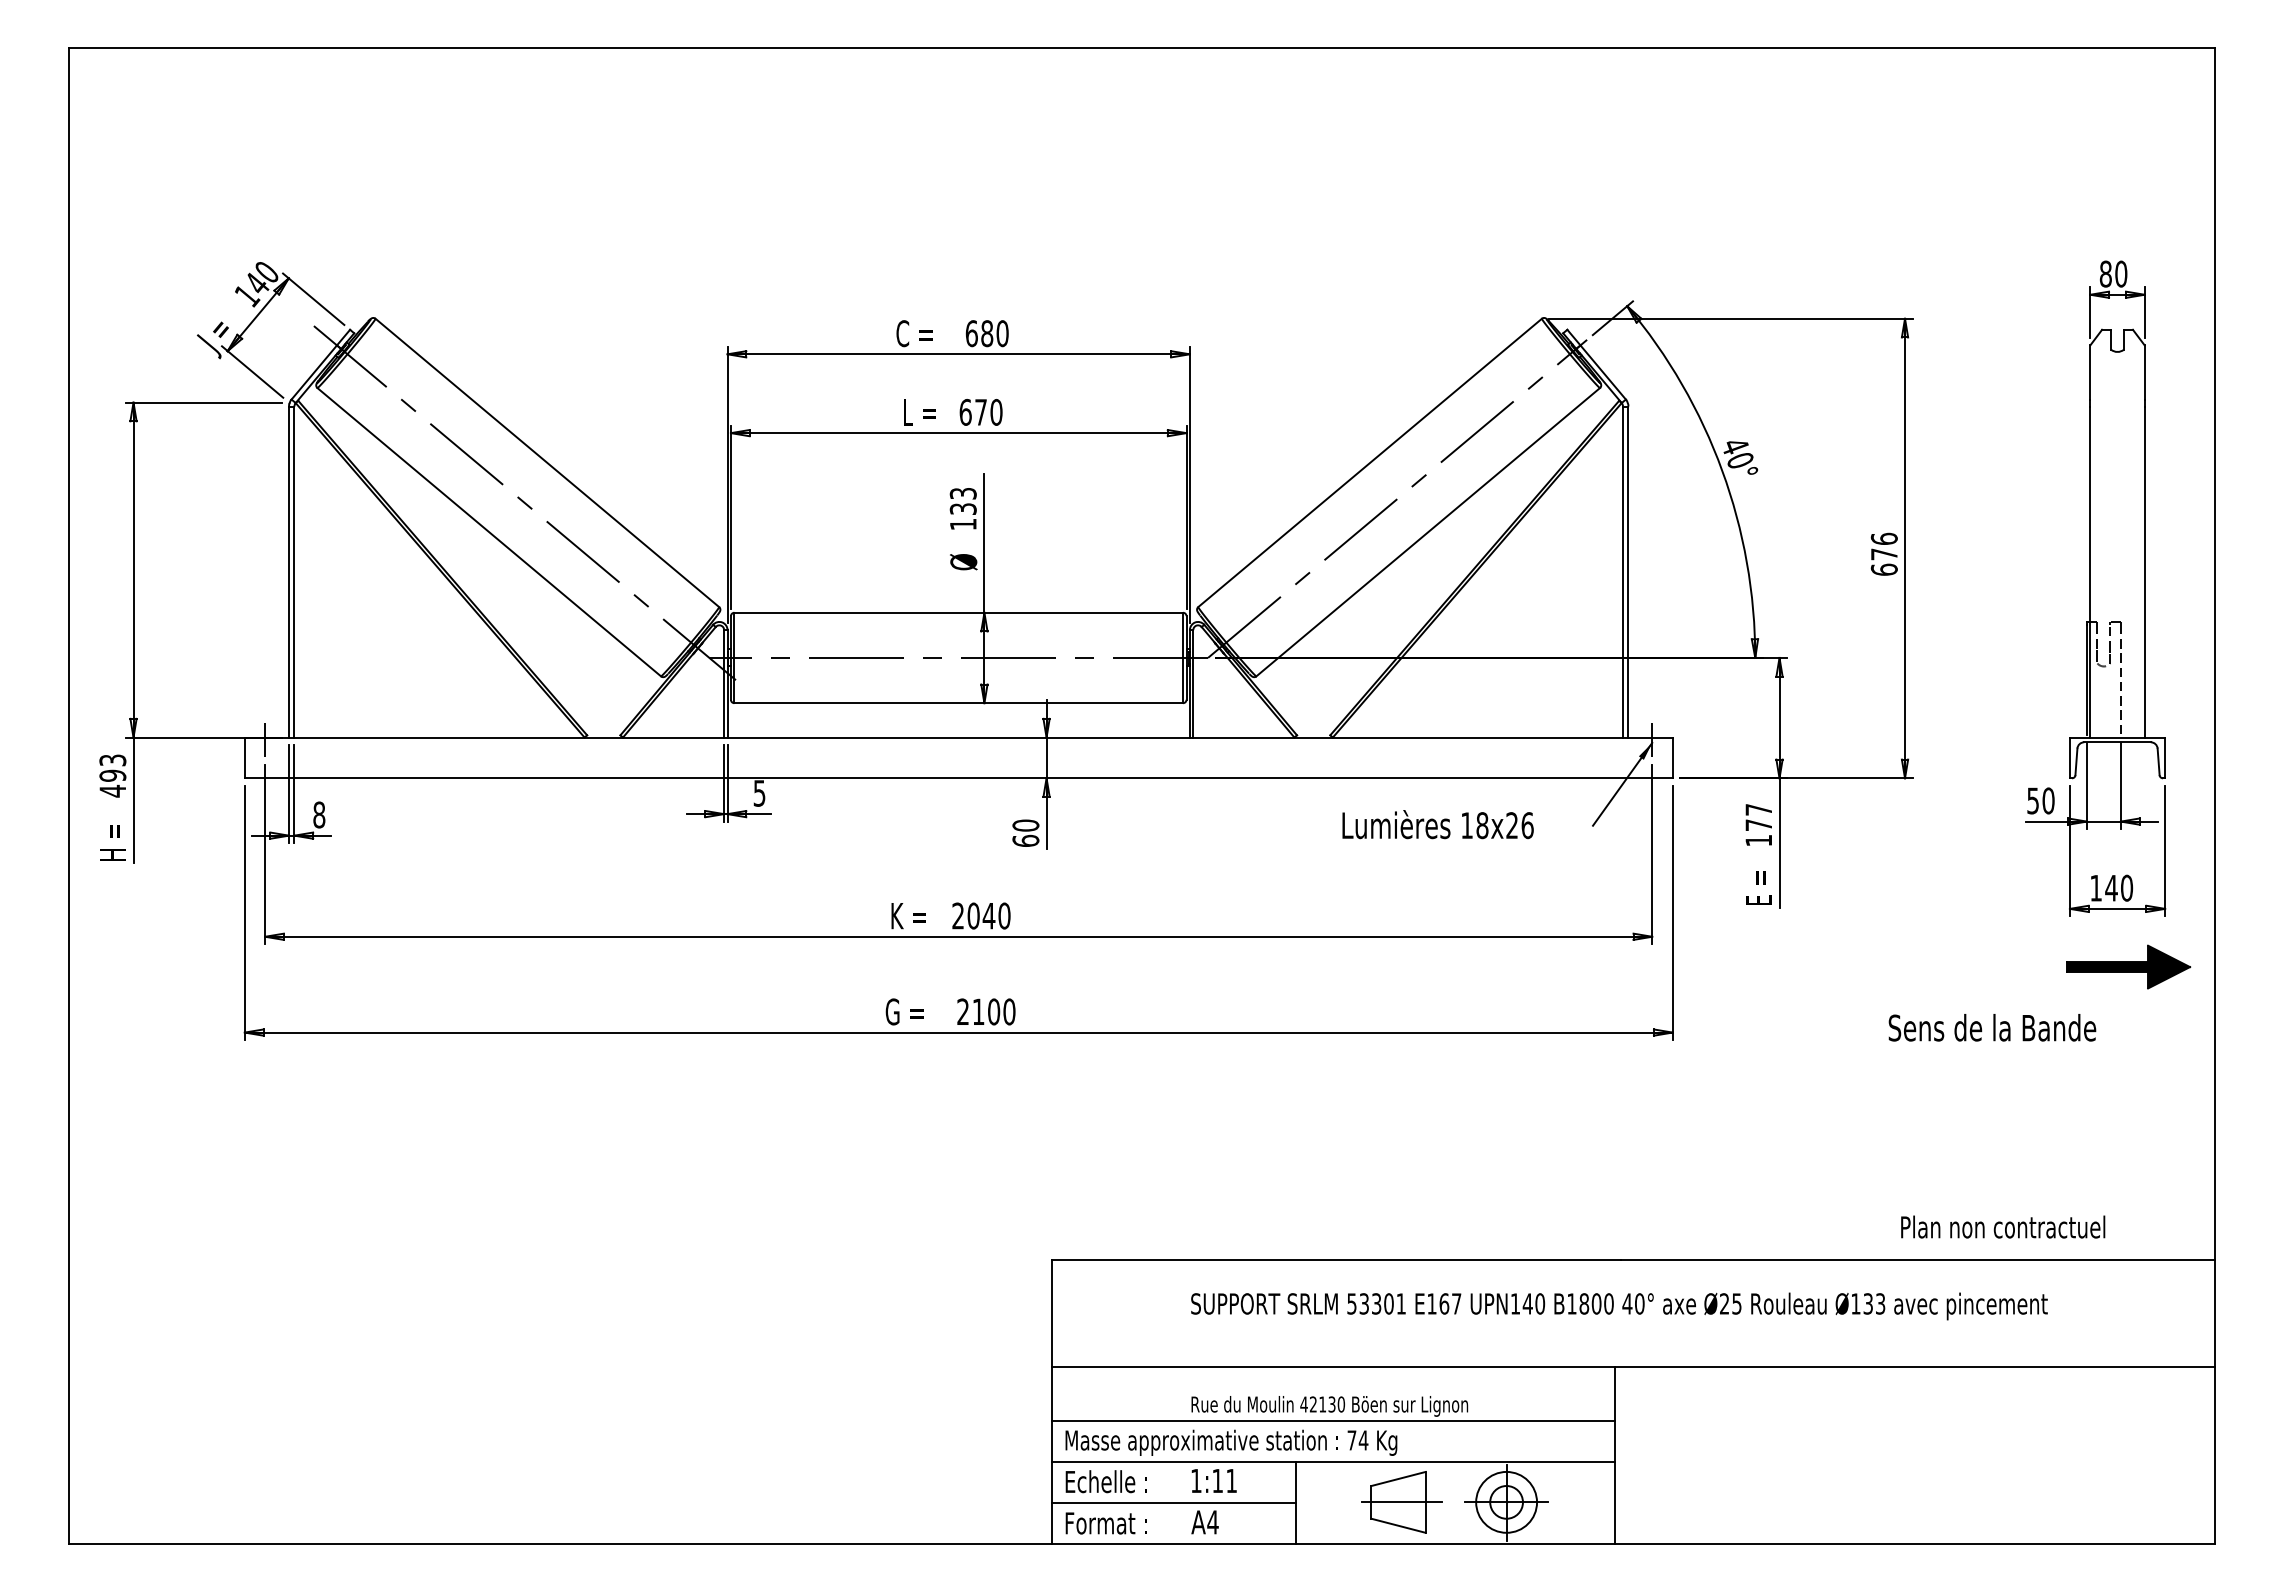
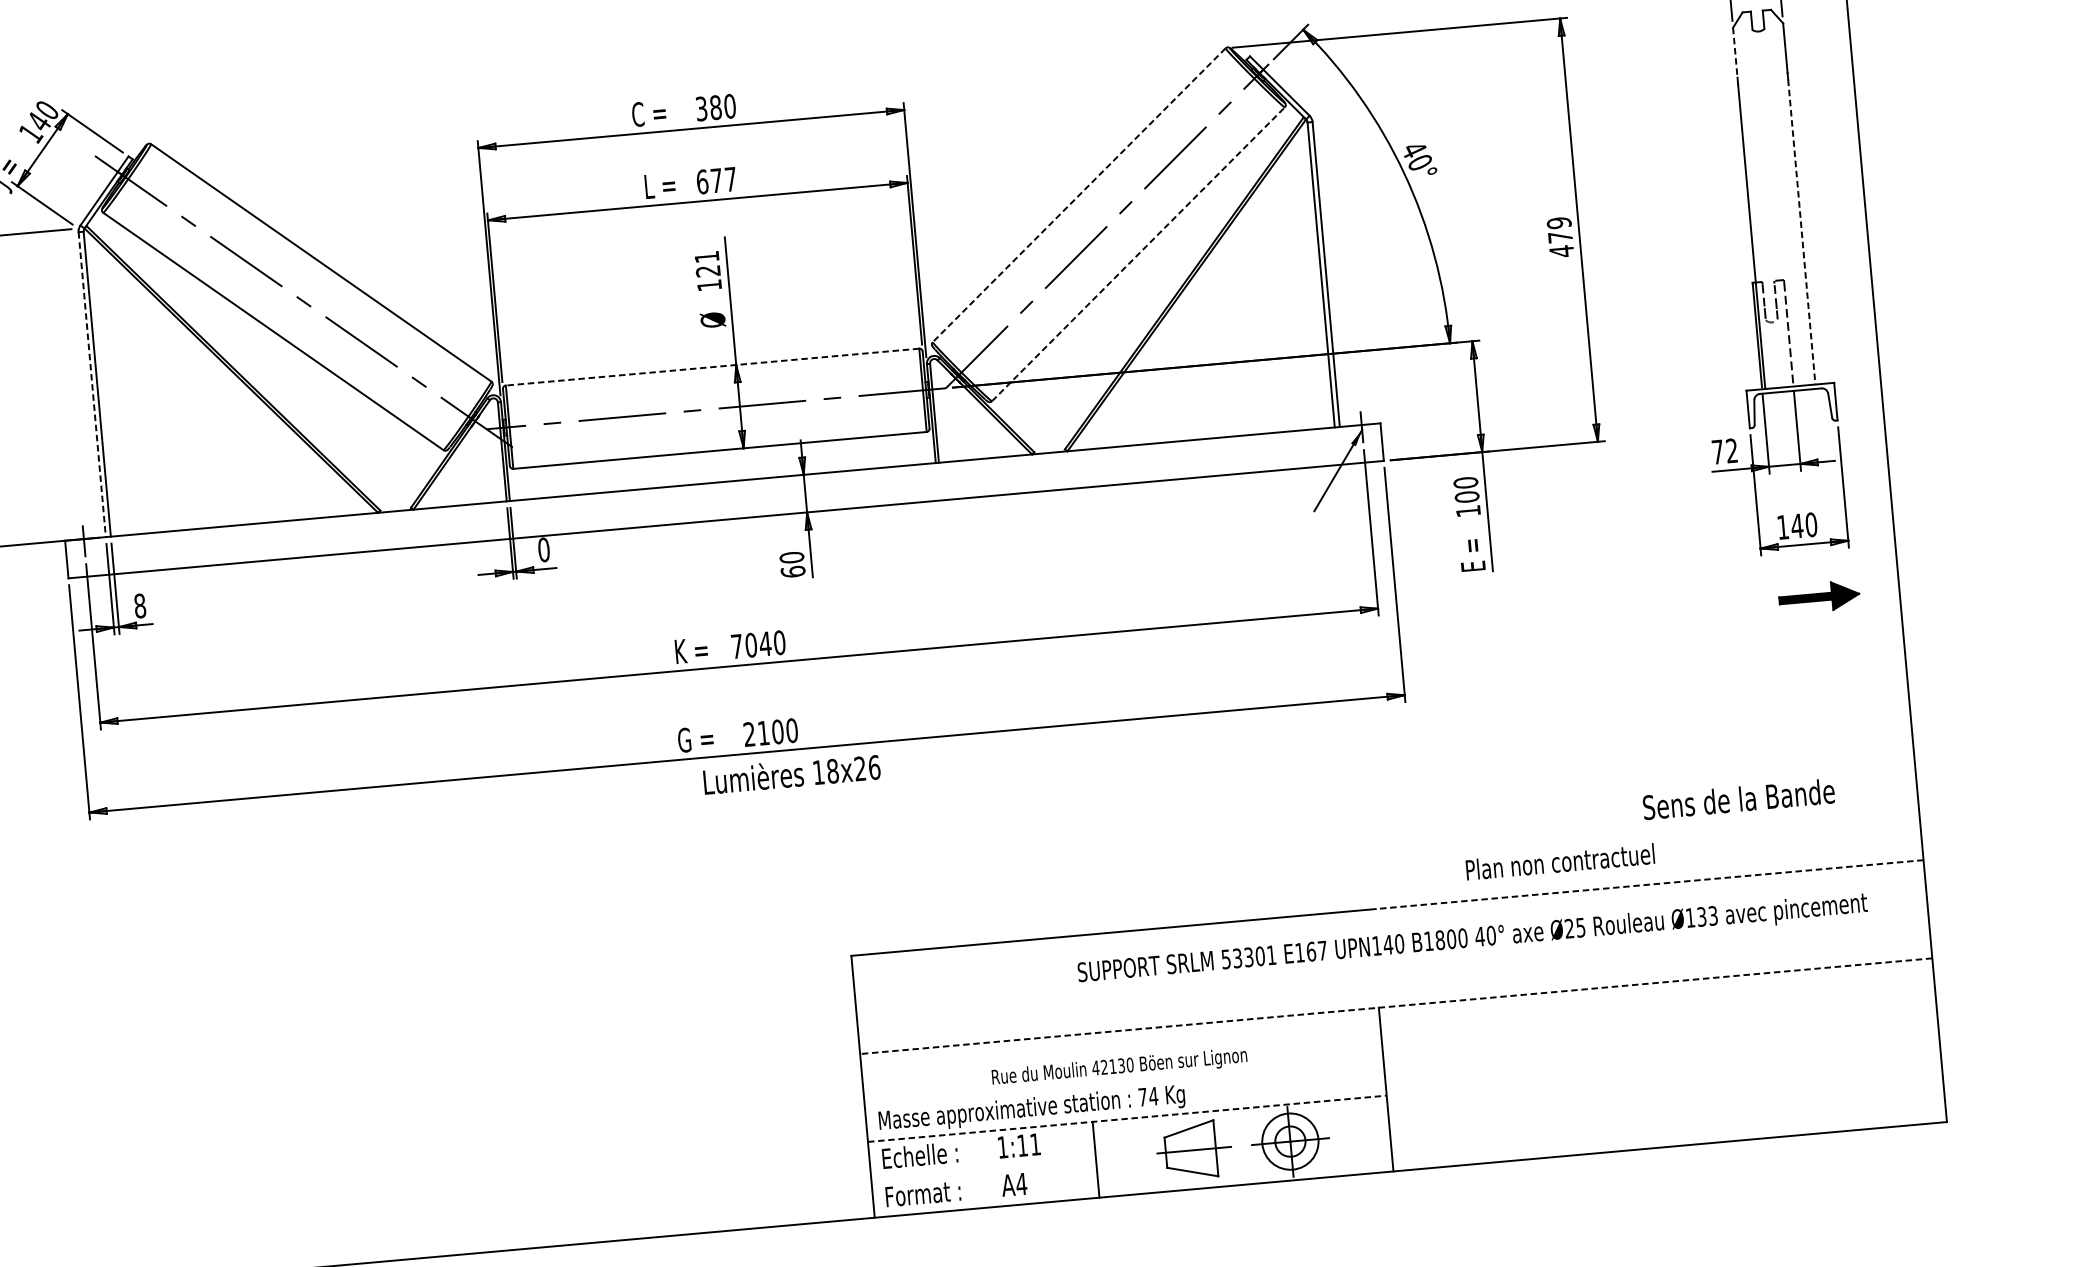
text: (971, 333) -> (701, 108), 680 -> 380
line: (2090, 372) -> (1735, 52), solid -> dashed
text: (996, 411) -> (730, 178), 670 -> 677
line: (1369, 463) -> (1078, 195), solid -> dashed
text: (962, 501) -> (706, 264), 133 -> 121
line: (1428, 531) -> (1138, 253), solid -> dashed
text: (1883, 554) -> (1559, 237), 676 -> 479
line: (289, 572) -> (92, 385), solid -> dashed
line: (2144, 572) -> (1801, 232), solid -> dashed
line: (958, 612) -> (712, 366), solid -> dashed
text: (759, 792) -> (543, 549), 5 -> 0
text: (2040, 800) -> (1724, 451), 50 -> 72
text: (1758, 817) -> (1466, 489), 177 -> 100
text: (1437, 824) -> (791, 773), moved
text: (957, 915) -> (736, 646), 2040 -> 7040
part: (2128, 966) -> (1819, 596), size x0.7
text: (1992, 1027) -> (1738, 798), moved
text: (2003, 1226) -> (1560, 861), moved
line: (1917, 1260) -> (1649, 885), solid -> dashed
text: (1619, 1306) -> (1472, 939), moved
line: (1633, 1366) -> (1396, 1006), solid -> dashed
line: (1332, 1420) -> (1123, 1080), removed
line: (1333, 1462) -> (1127, 1119), solid -> dashed
line: (1173, 1503) -> (983, 1170), removed

